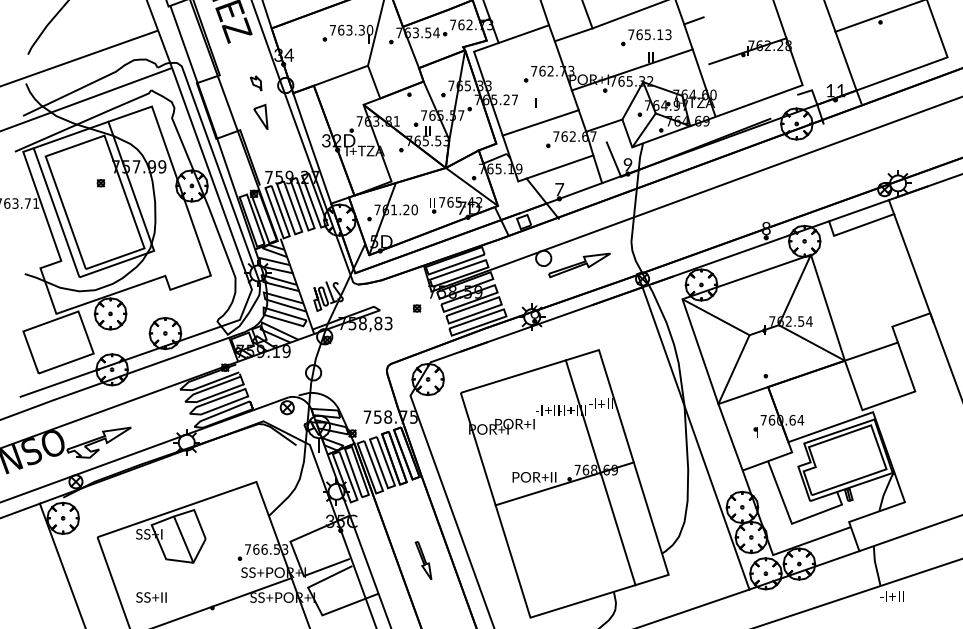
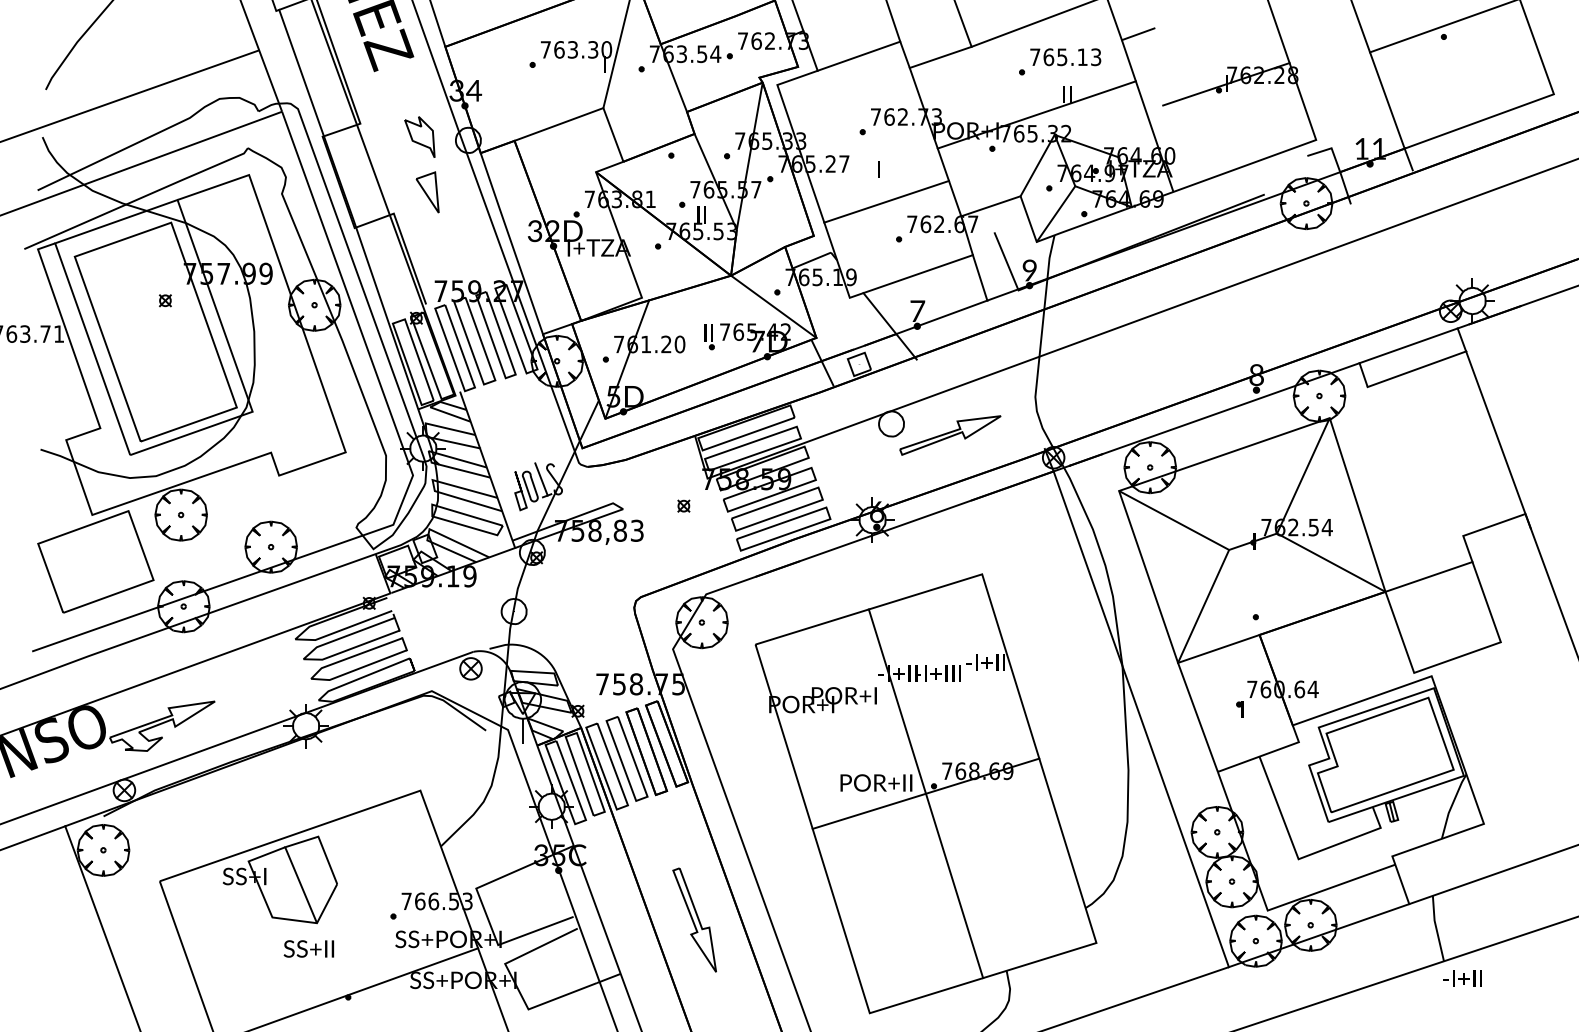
part: (255, 83) -> (418, 137), size x1.67
line: (600, 472) -> (925, 793), moved
part: (423, 560) -> (694, 919), size x1.67
text: (151, 597) -> (308, 948), moved

